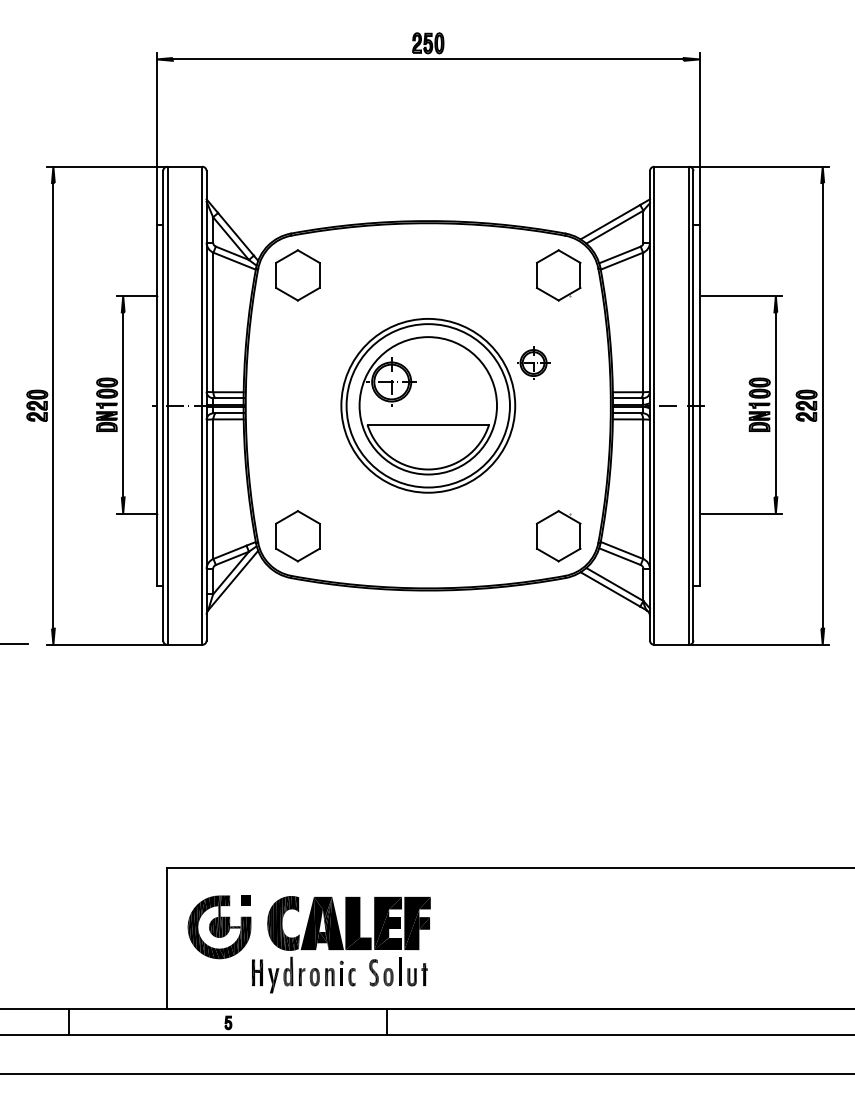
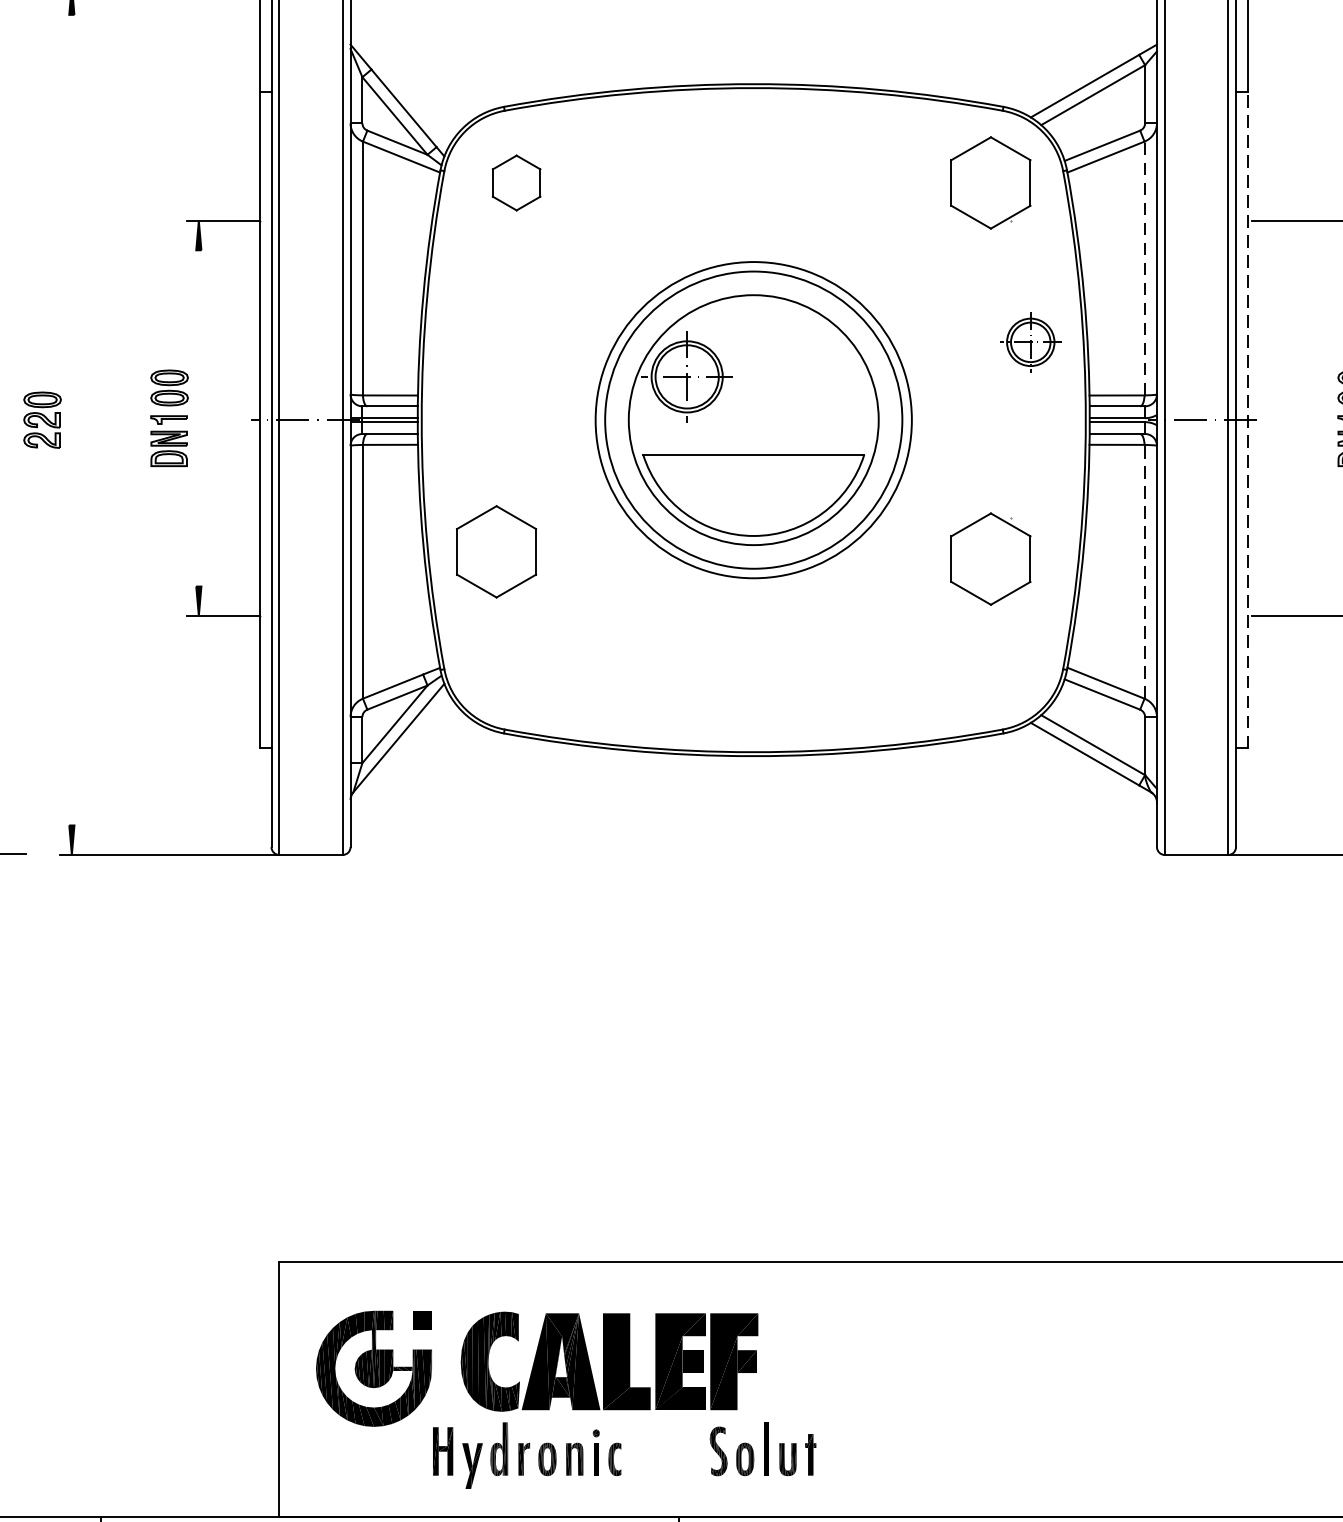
part: (297, 275) -> (515, 183), size x0.6
line: (643, 322) -> (1145, 268), solid -> dashed
part: (533, 362) -> (1030, 341), moved
line: (123, 404) -> (199, 417), removed
line: (53, 405) -> (72, 419), removed
line: (699, 405) -> (1247, 419), solid -> dashed
line: (643, 489) -> (1145, 572), solid -> dashed
part: (297, 536) -> (495, 552), moved
part: (558, 536) -> (990, 559), moved
part: (398, 971) -> (763, 1449), moved

